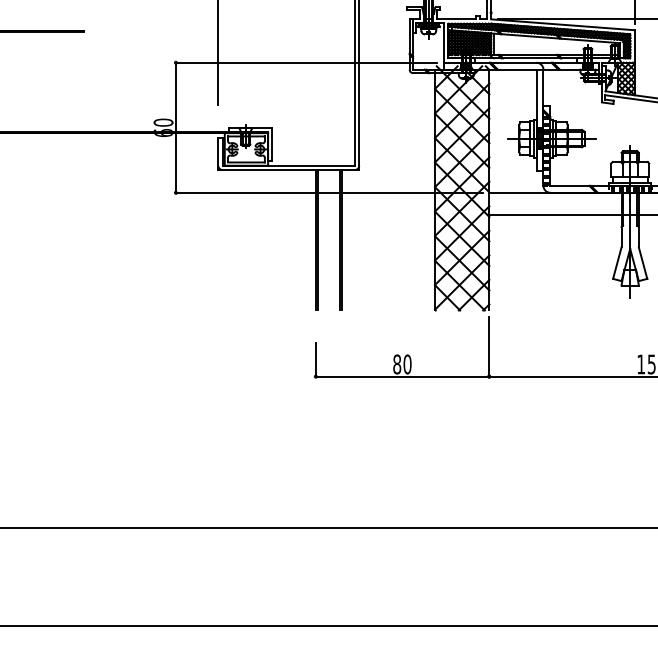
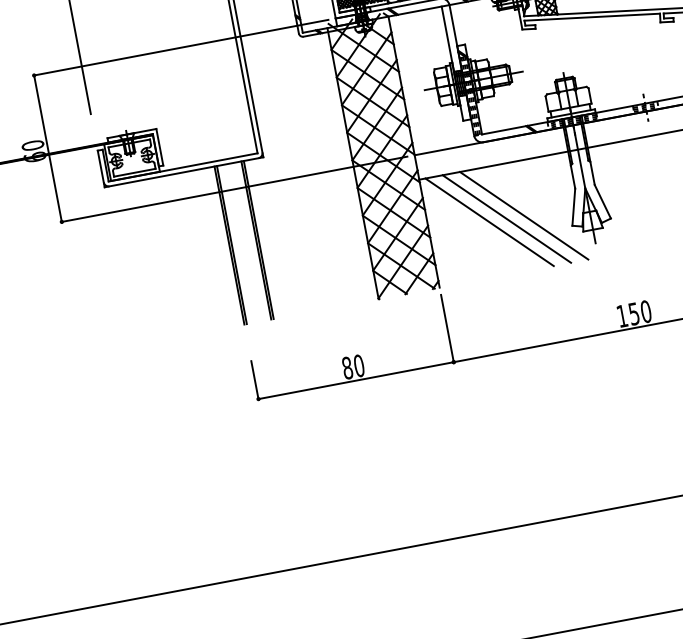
line: (542, 262) -> (489, 222), added
line: (557, 262) -> (506, 219), added
line: (573, 262) -> (524, 215), added

